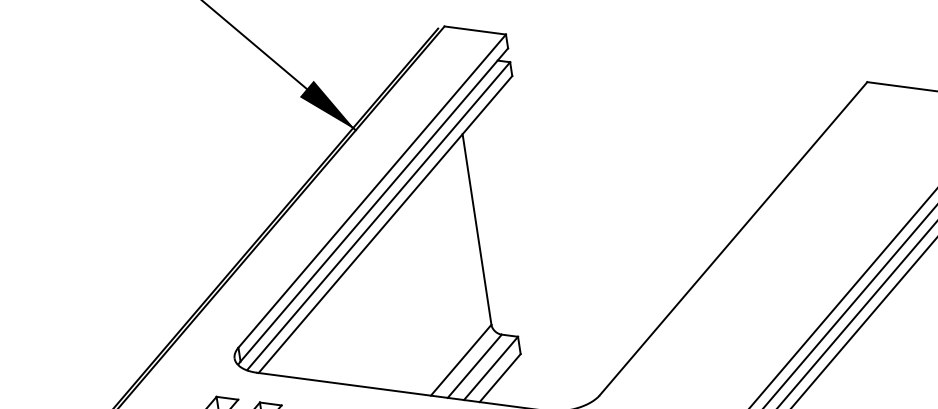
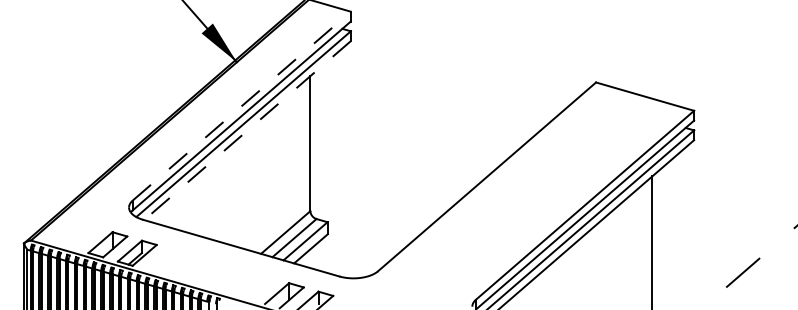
line: (373, 190) -> (242, 105), solid -> dashed
line: (385, 224) -> (247, 130), solid -> dashed

